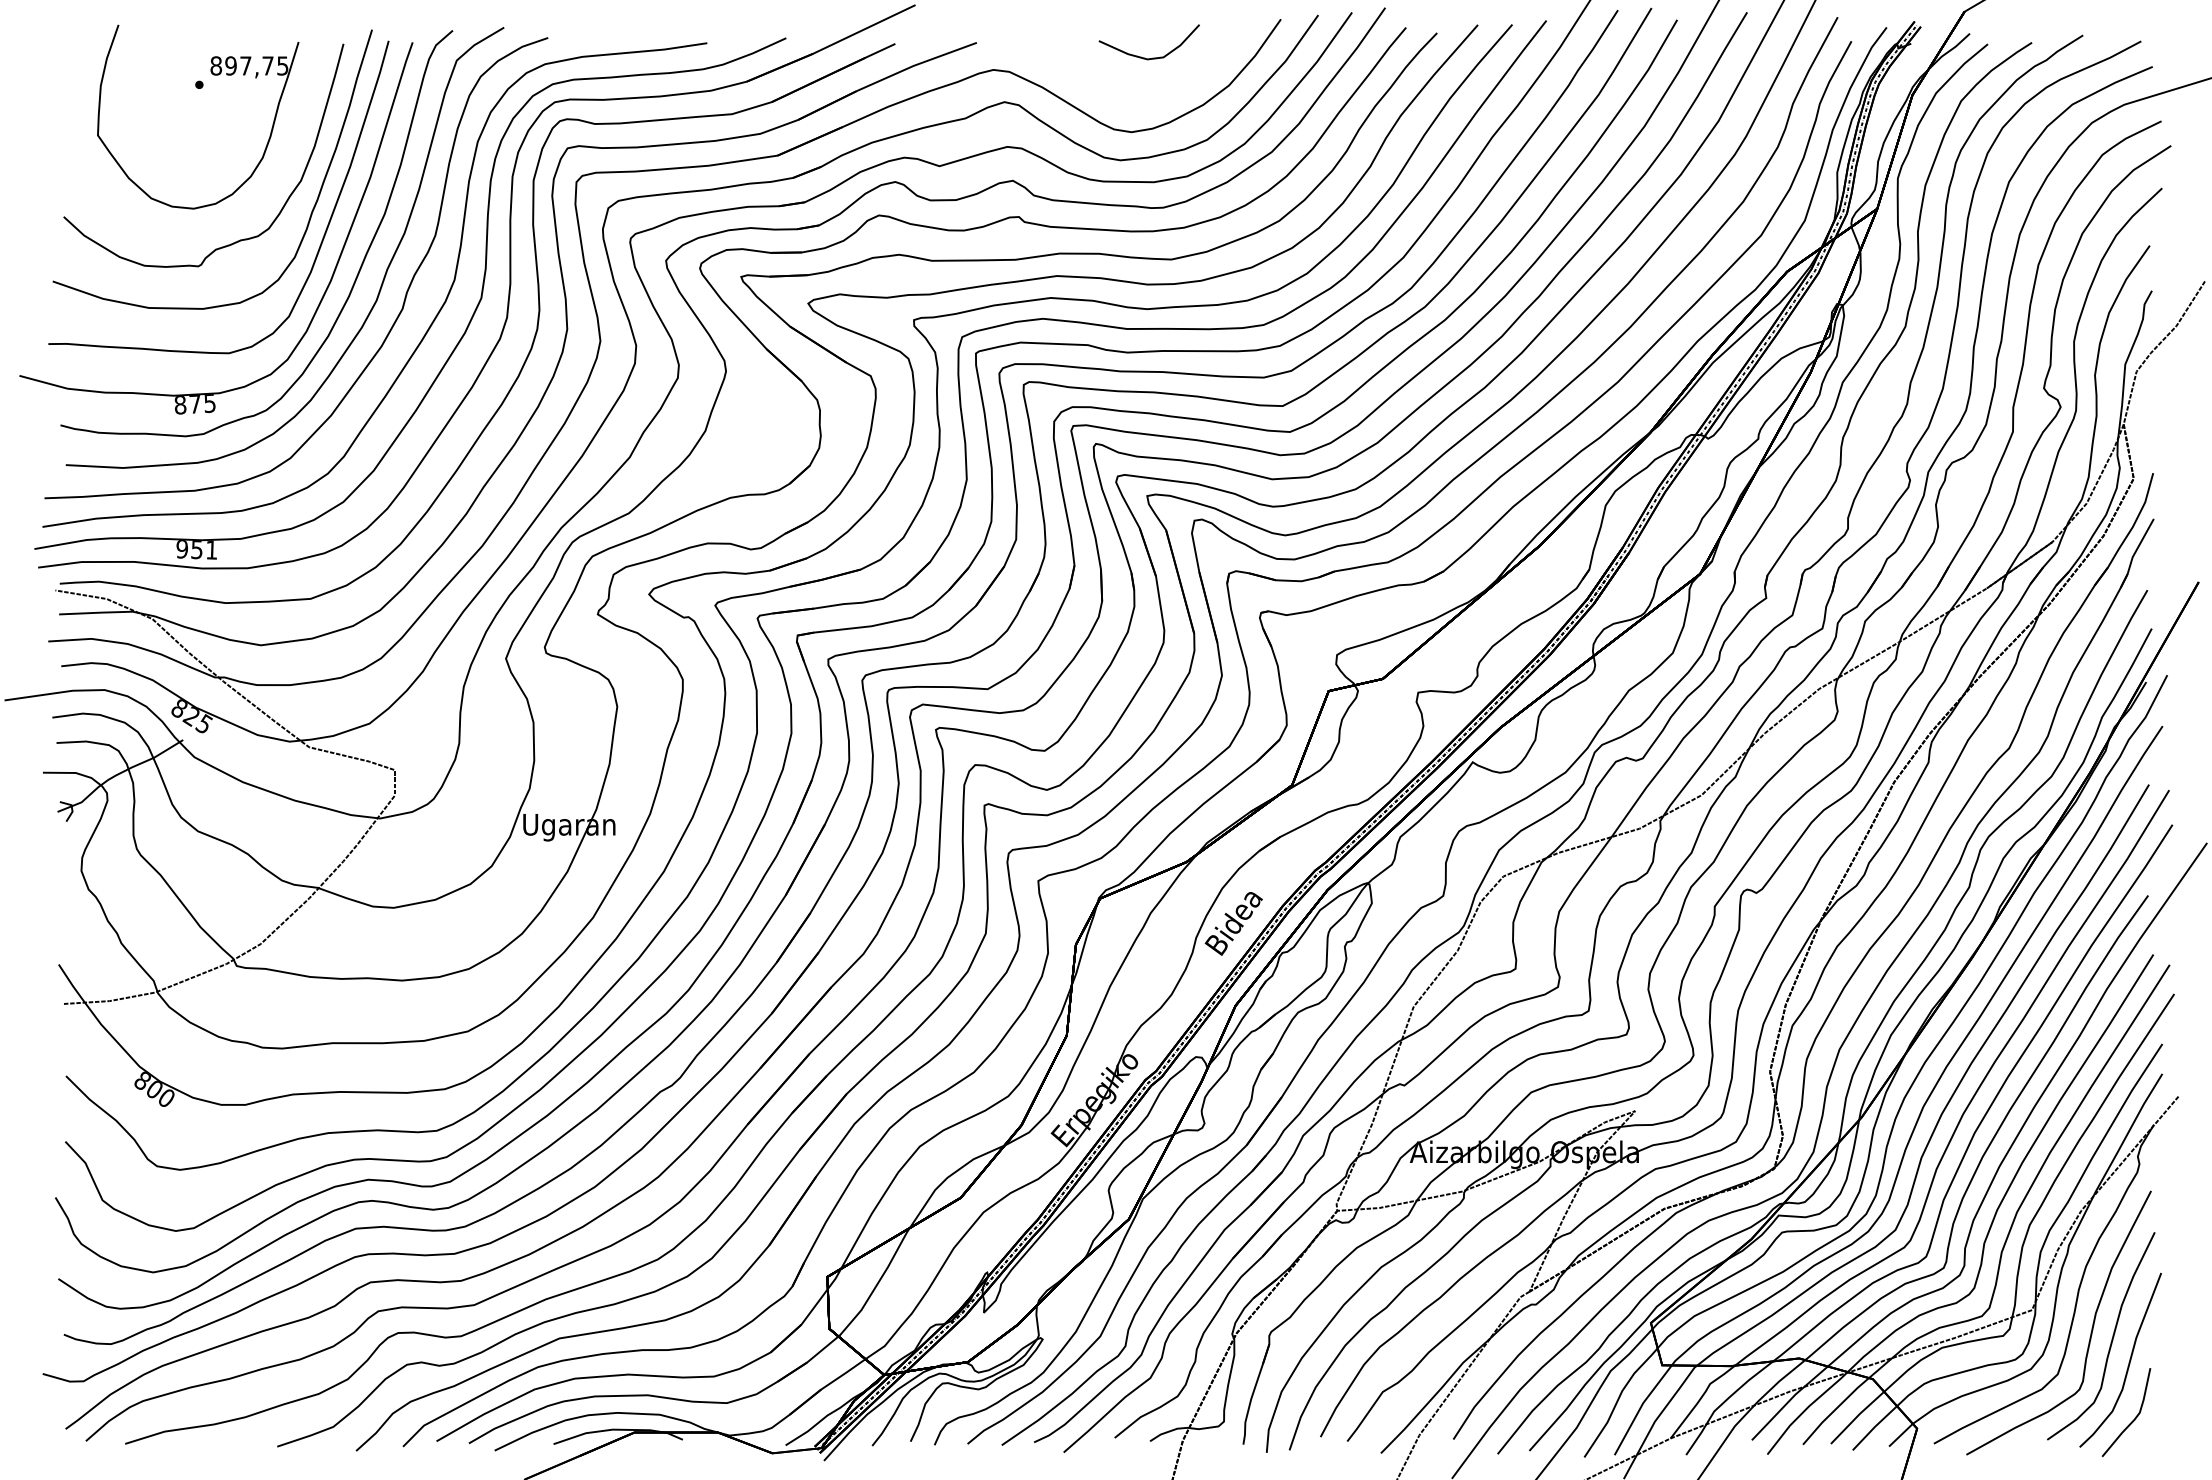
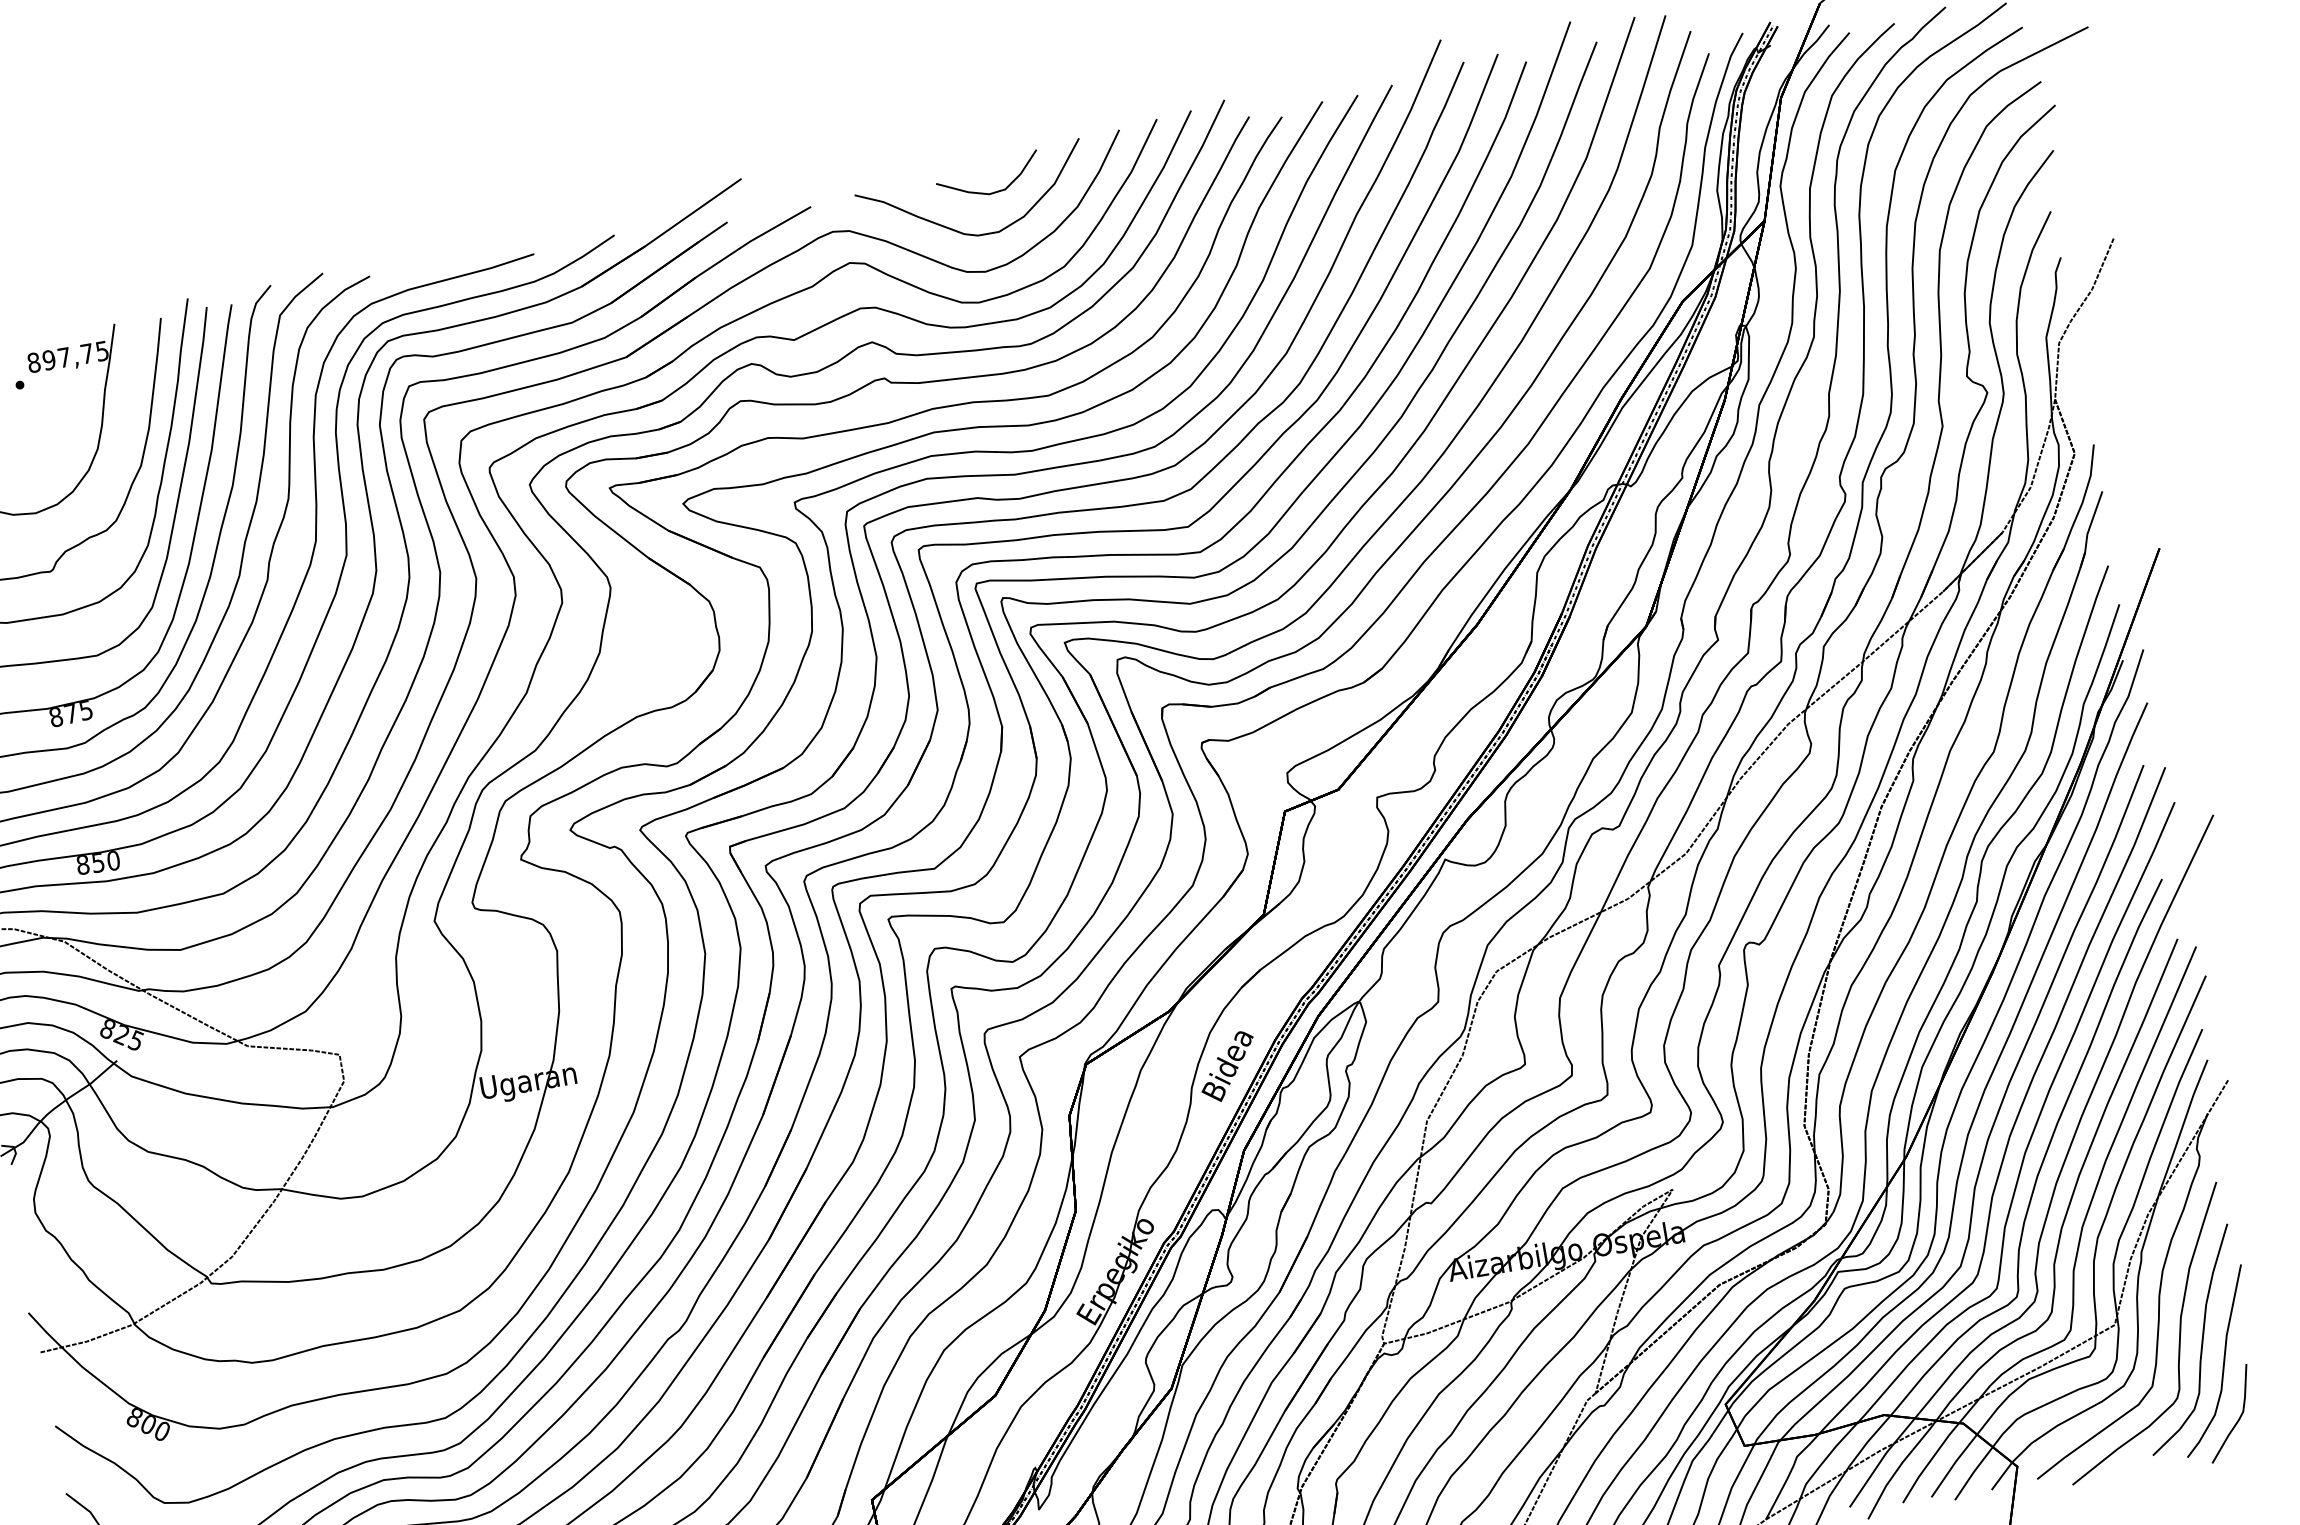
curve: (1115, 90) -> (961, 231), added
text: (196, 549) -> (97, 862), 951 -> 850

